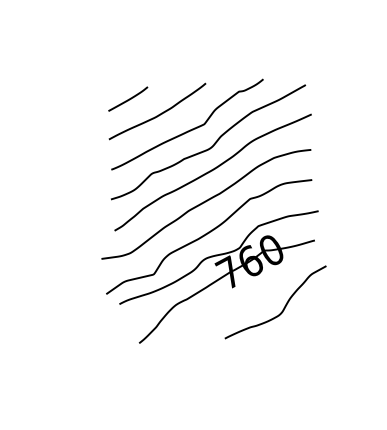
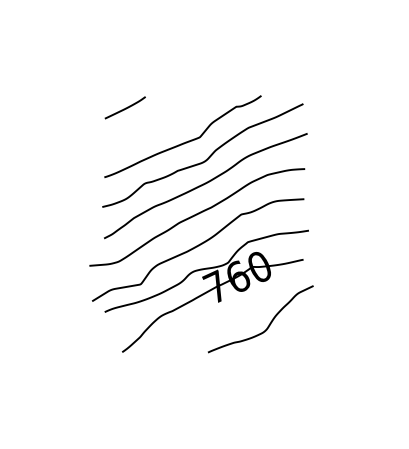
curve: (159, 114) -> (155, 124), removed

